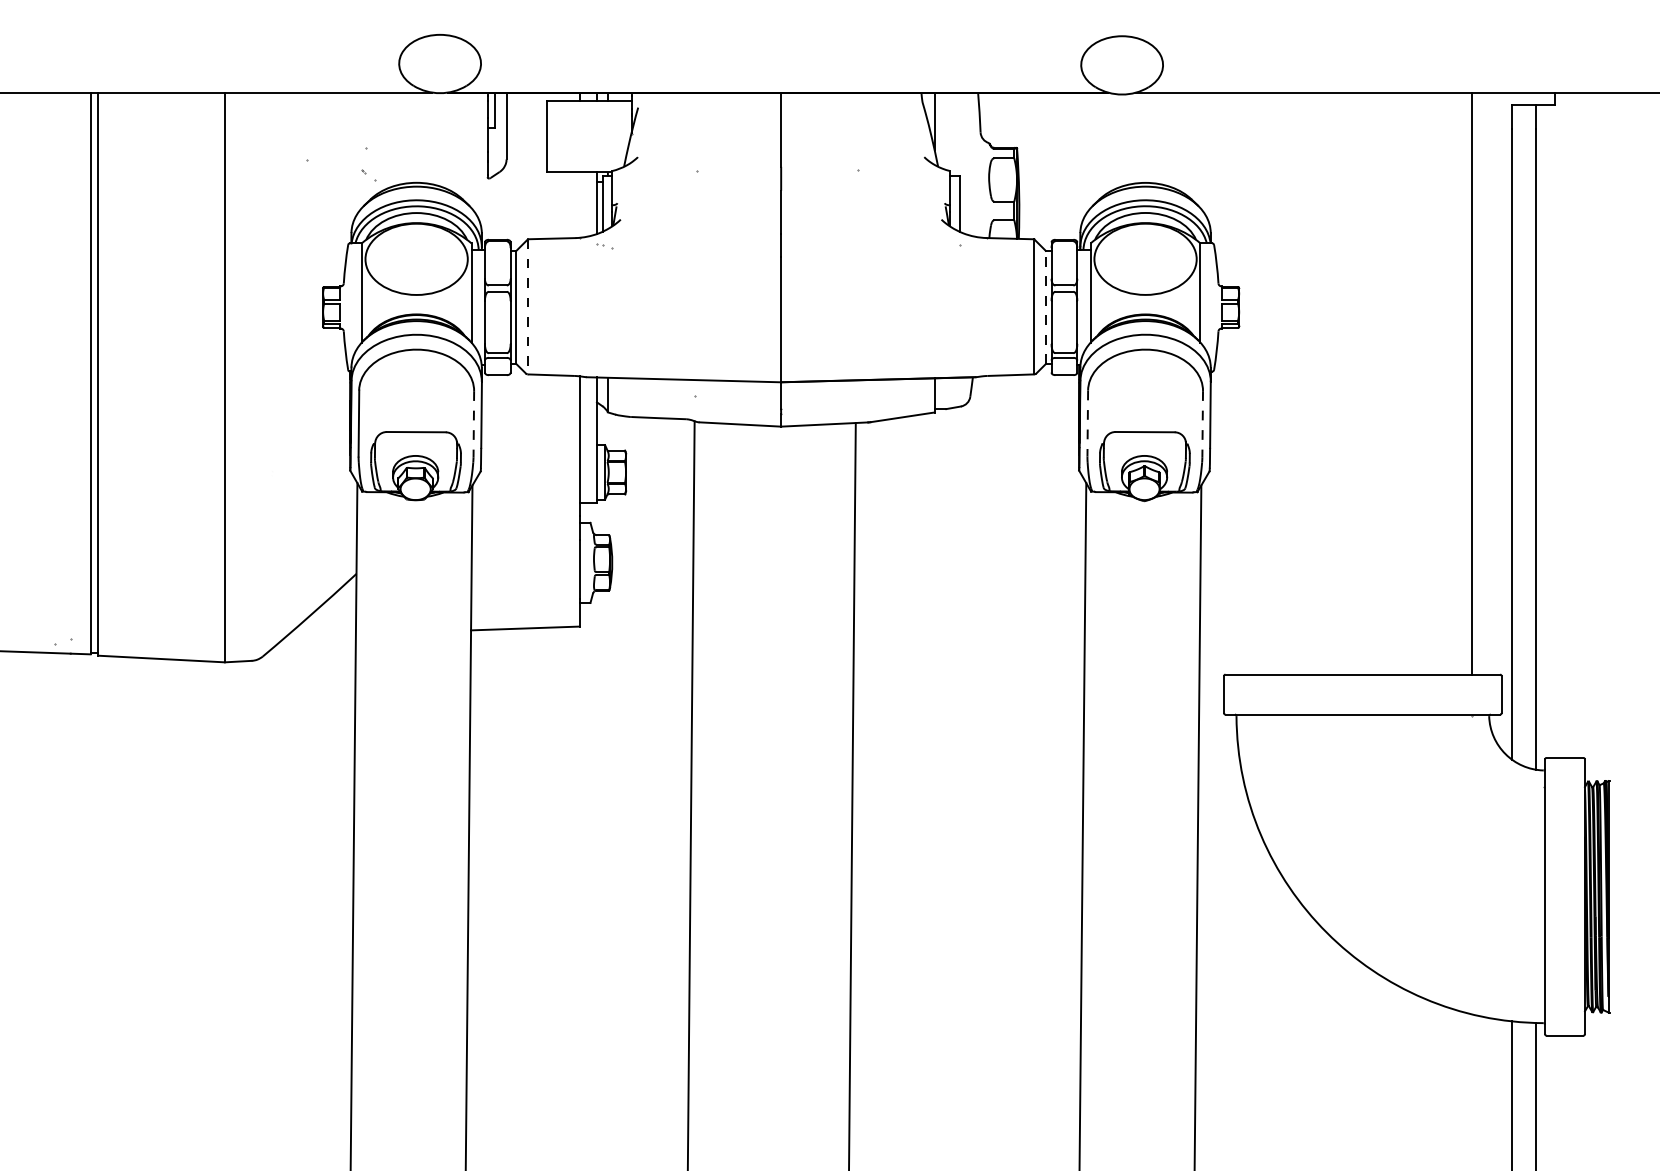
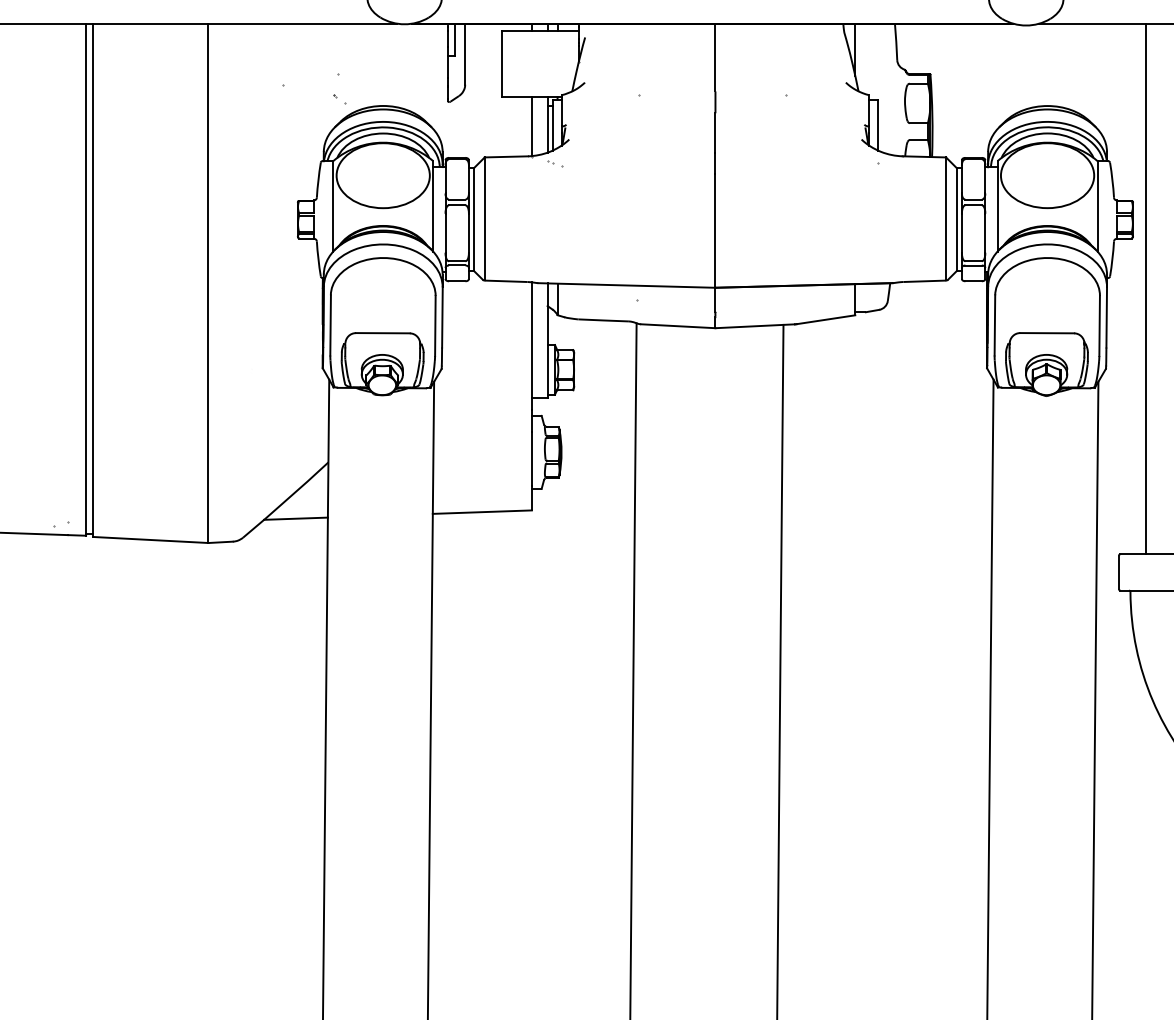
line: (579, 204) -> (531, 125), added
line: (528, 307) -> (485, 219), dashed -> solid
line: (1045, 307) -> (956, 219), dashed -> solid
line: (1253, 383) -> (1145, 288), added
line: (473, 424) -> (435, 326), dashed -> solid
line: (1087, 424) -> (994, 326), dashed -> solid
line: (1202, 424) -> (1099, 326), dashed -> solid
line: (320, 635) -> (295, 518), added

